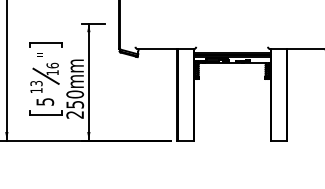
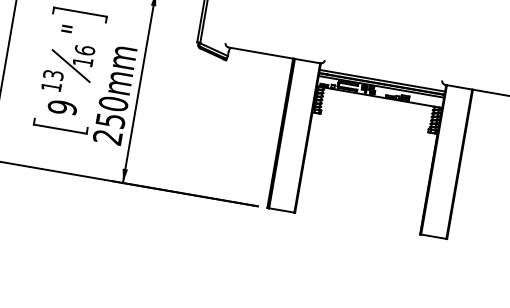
text: (44, 101) -> (61, 106), 5 -> 9

